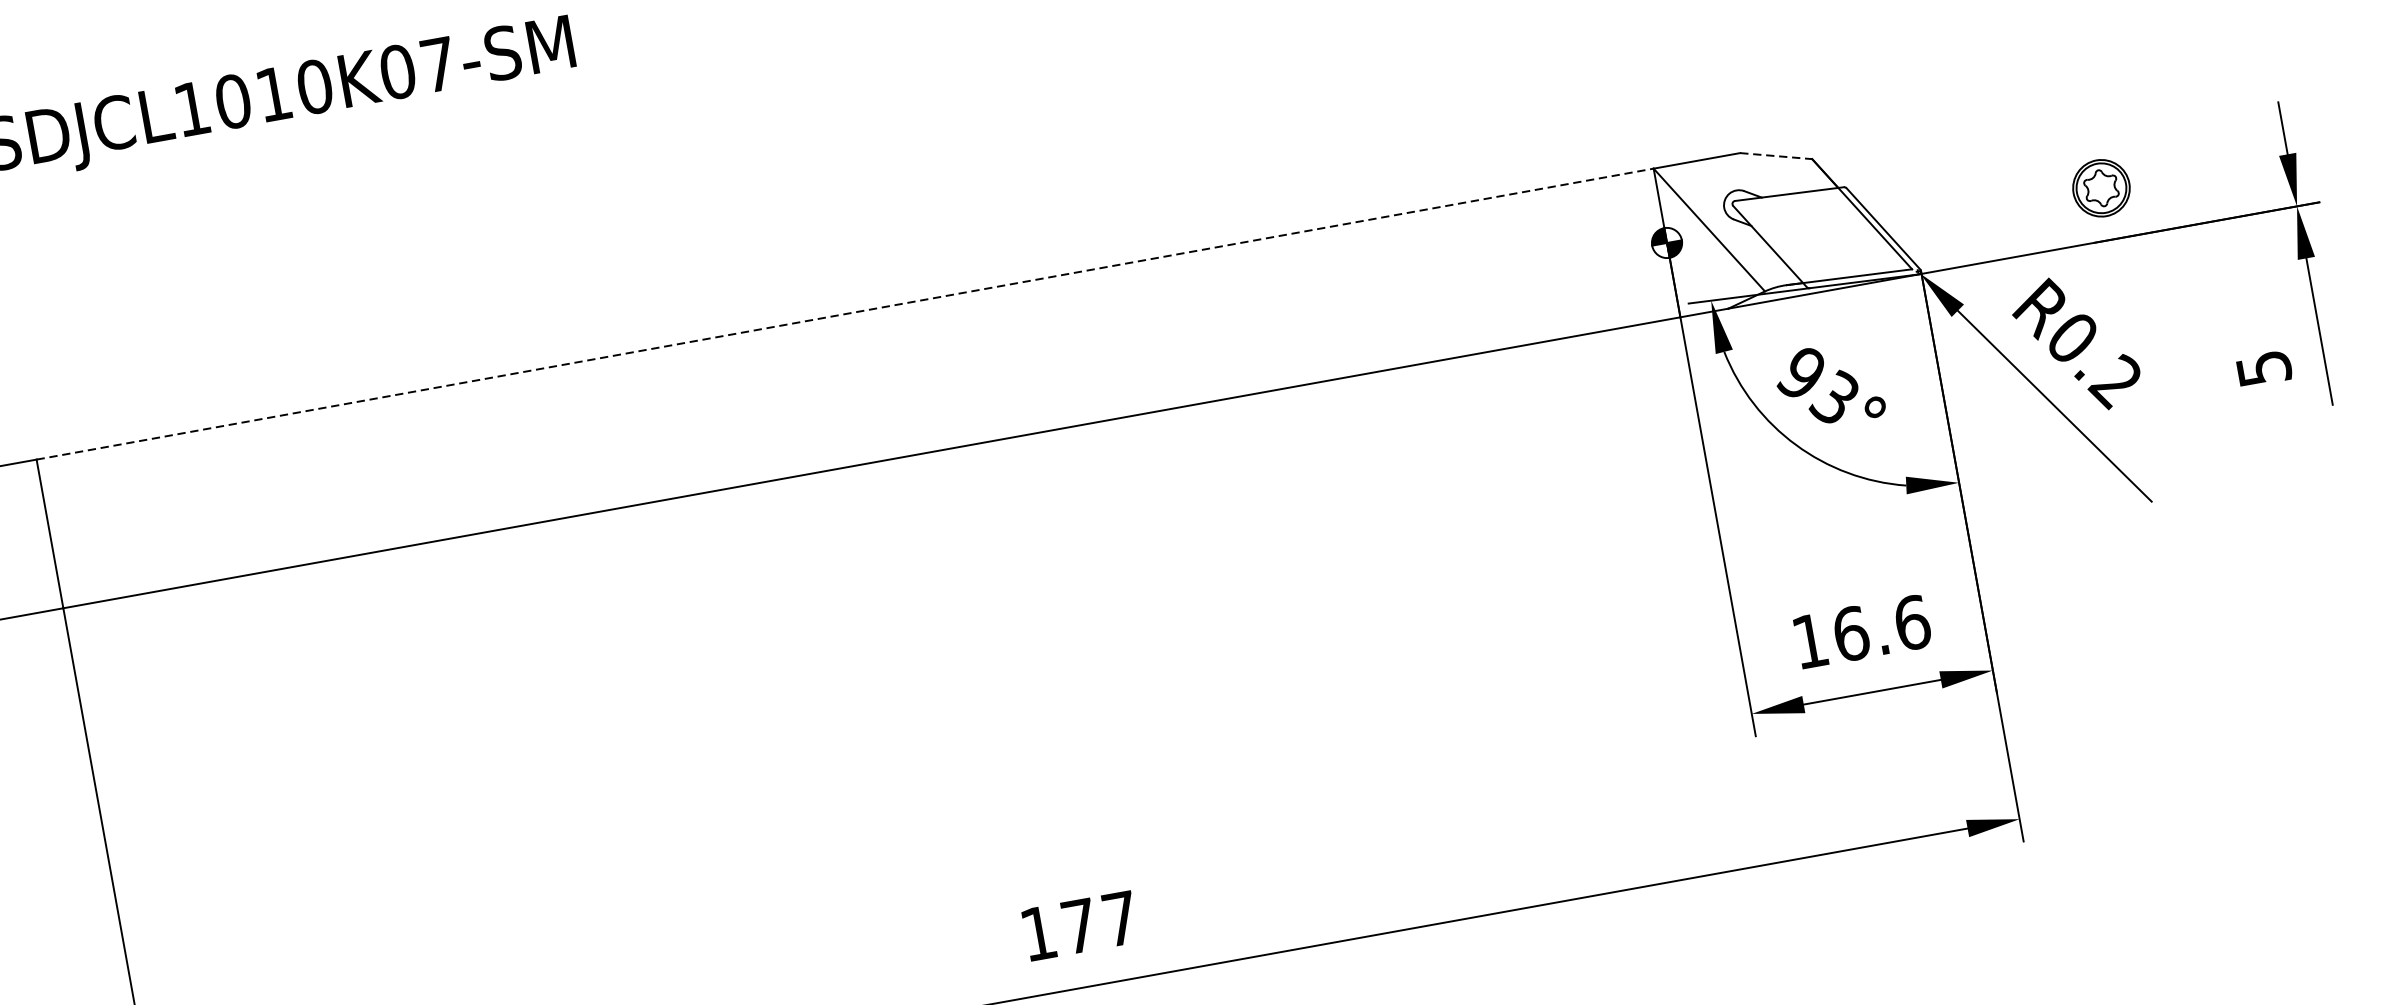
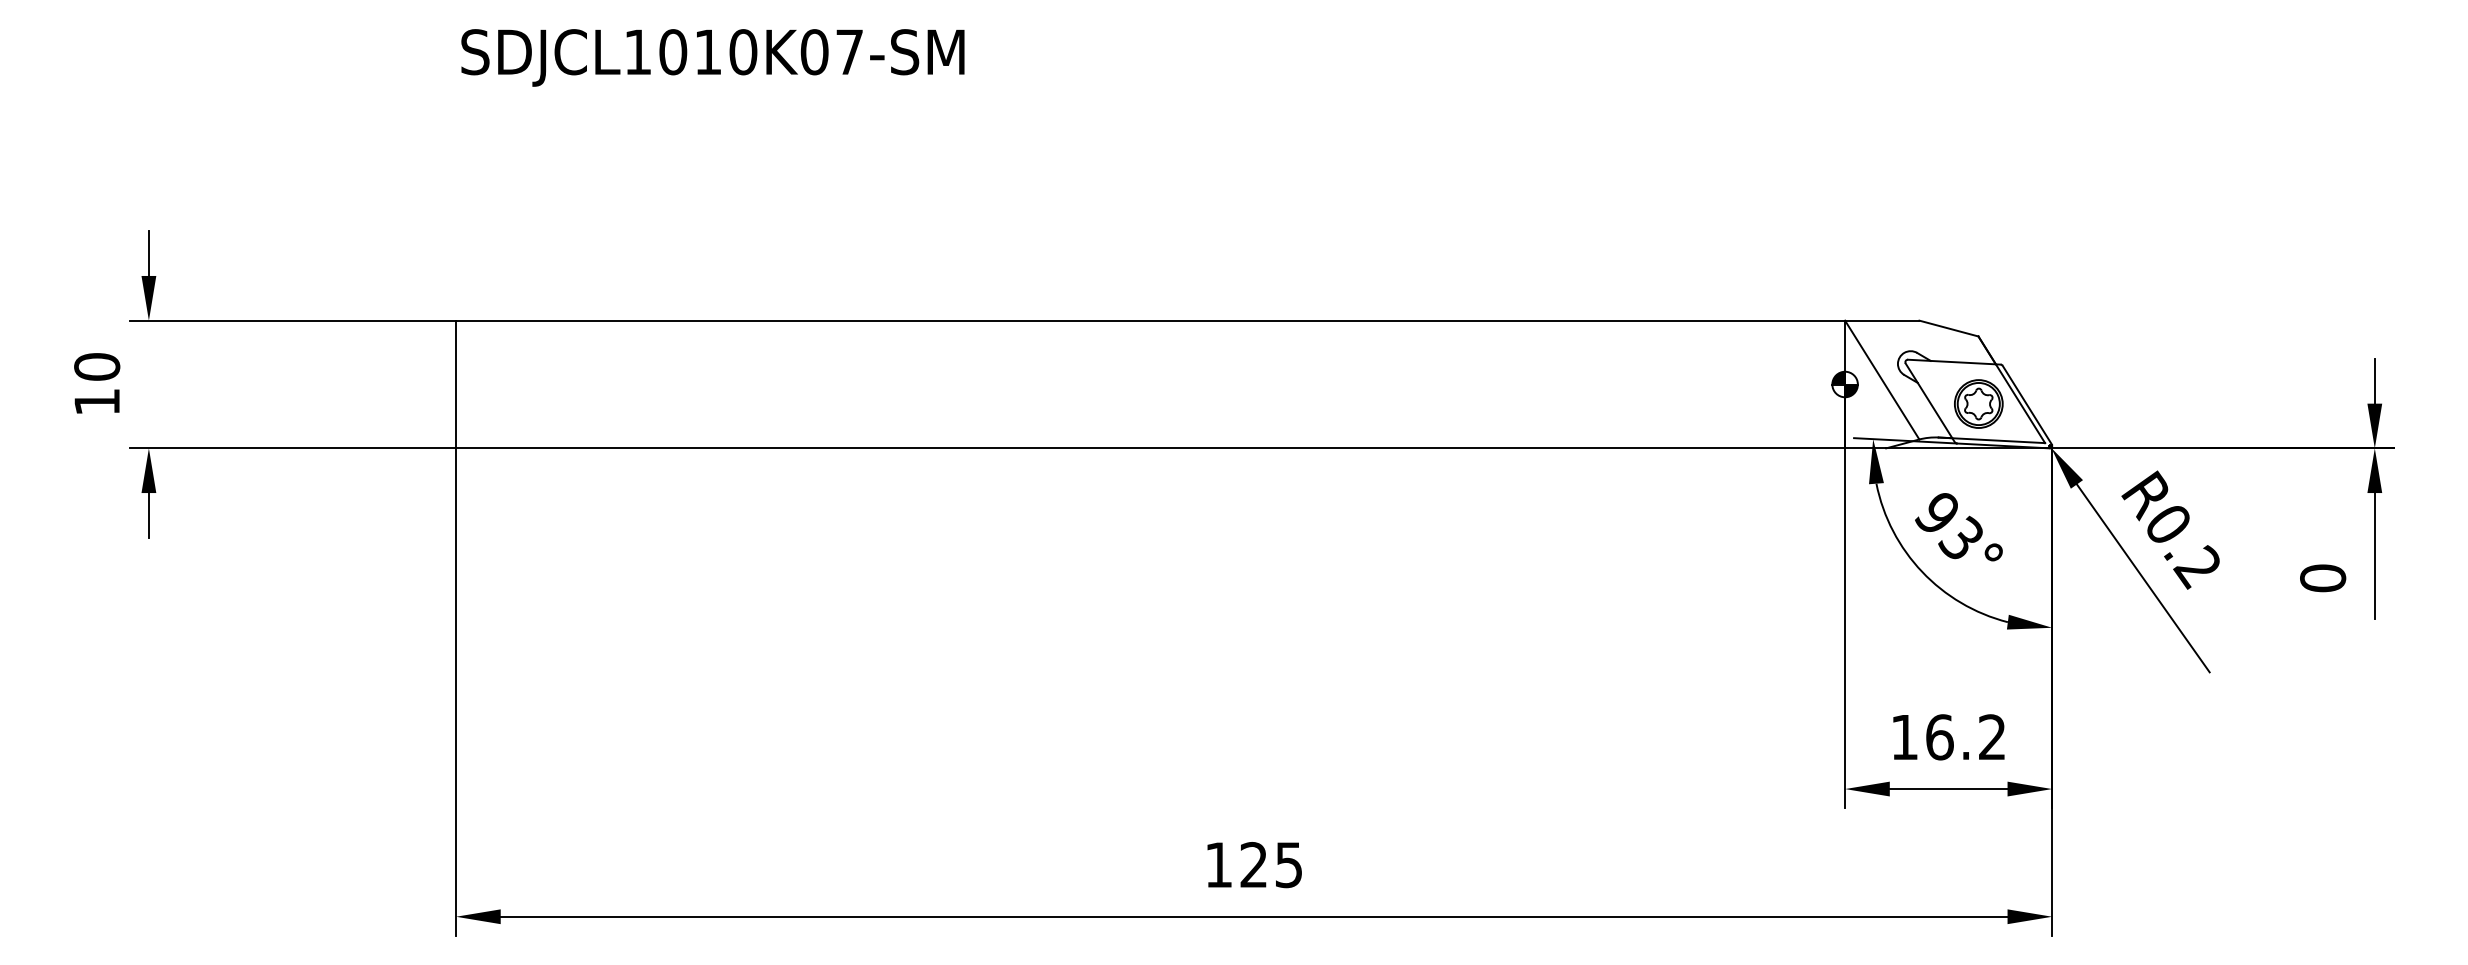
line: (1775, 156) -> (1948, 328), dashed -> solid
part: (2101, 187) -> (1978, 403), moved
line: (845, 313) -> (1150, 320), dashed -> solid
text: (2264, 368) -> (2323, 578), 5 -> 0
text: (1912, 623) -> (1992, 737), 16.6 -> 16.2
text: (1098, 923) -> (1270, 865), 177 -> 125

